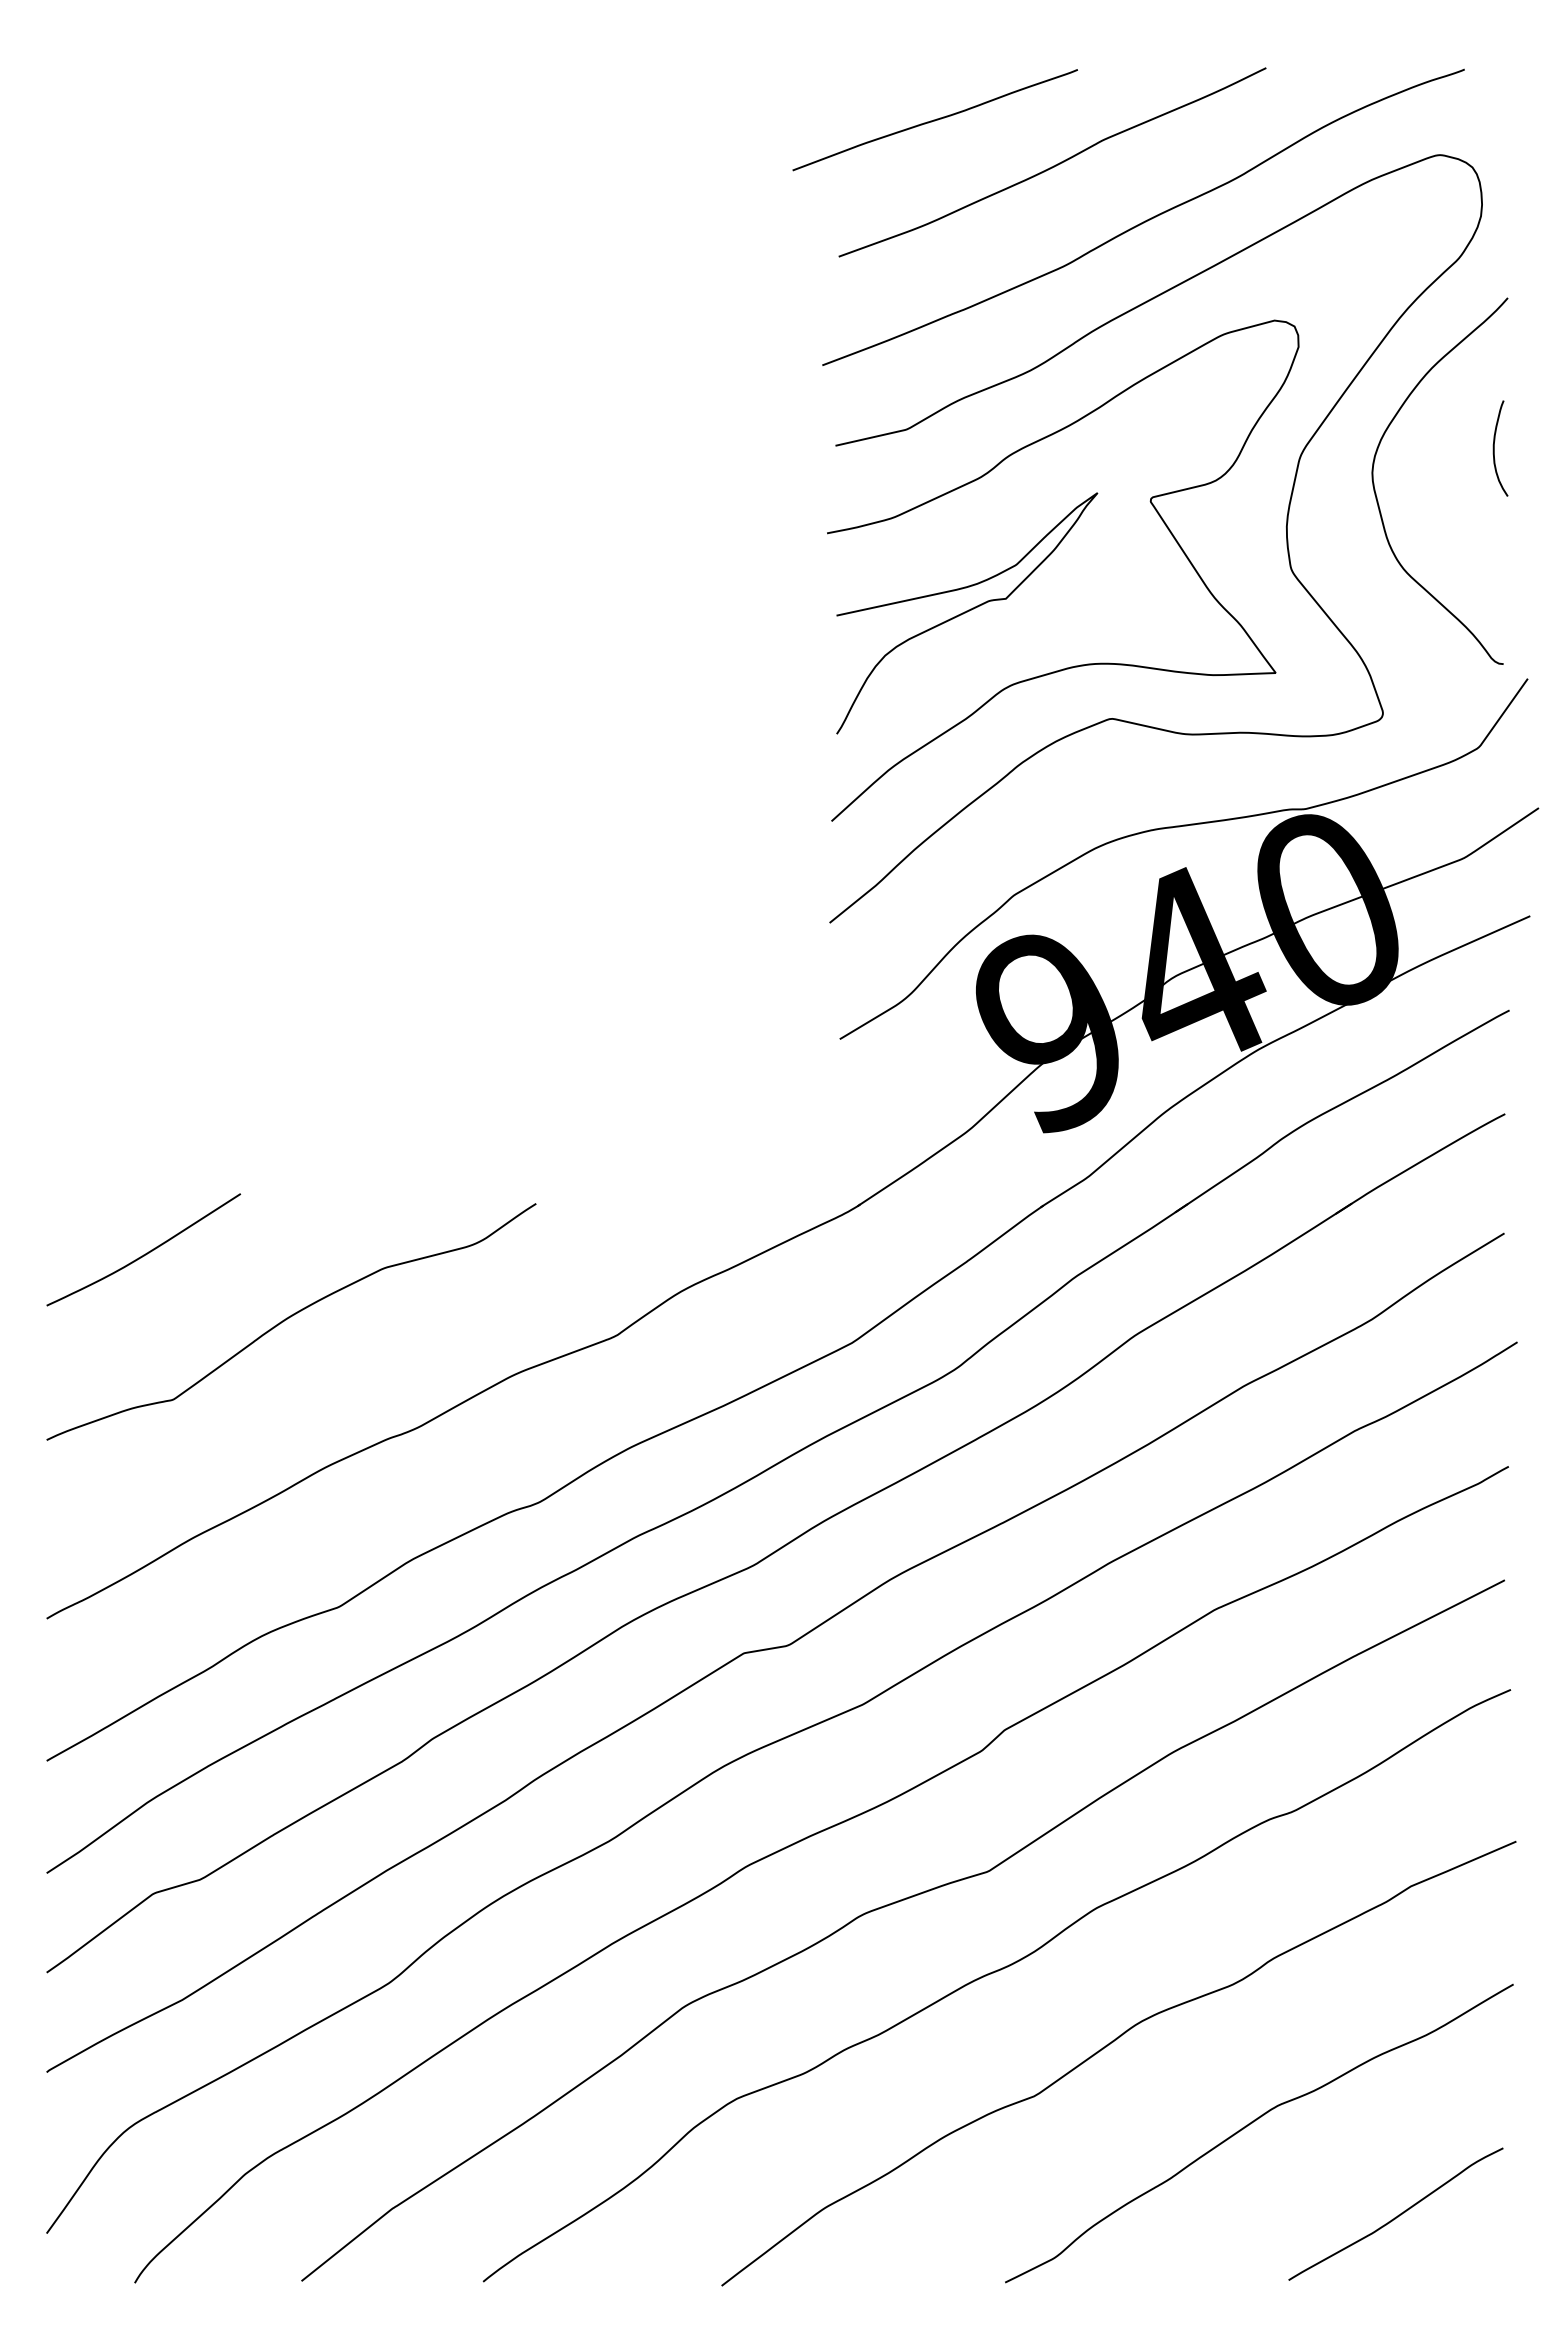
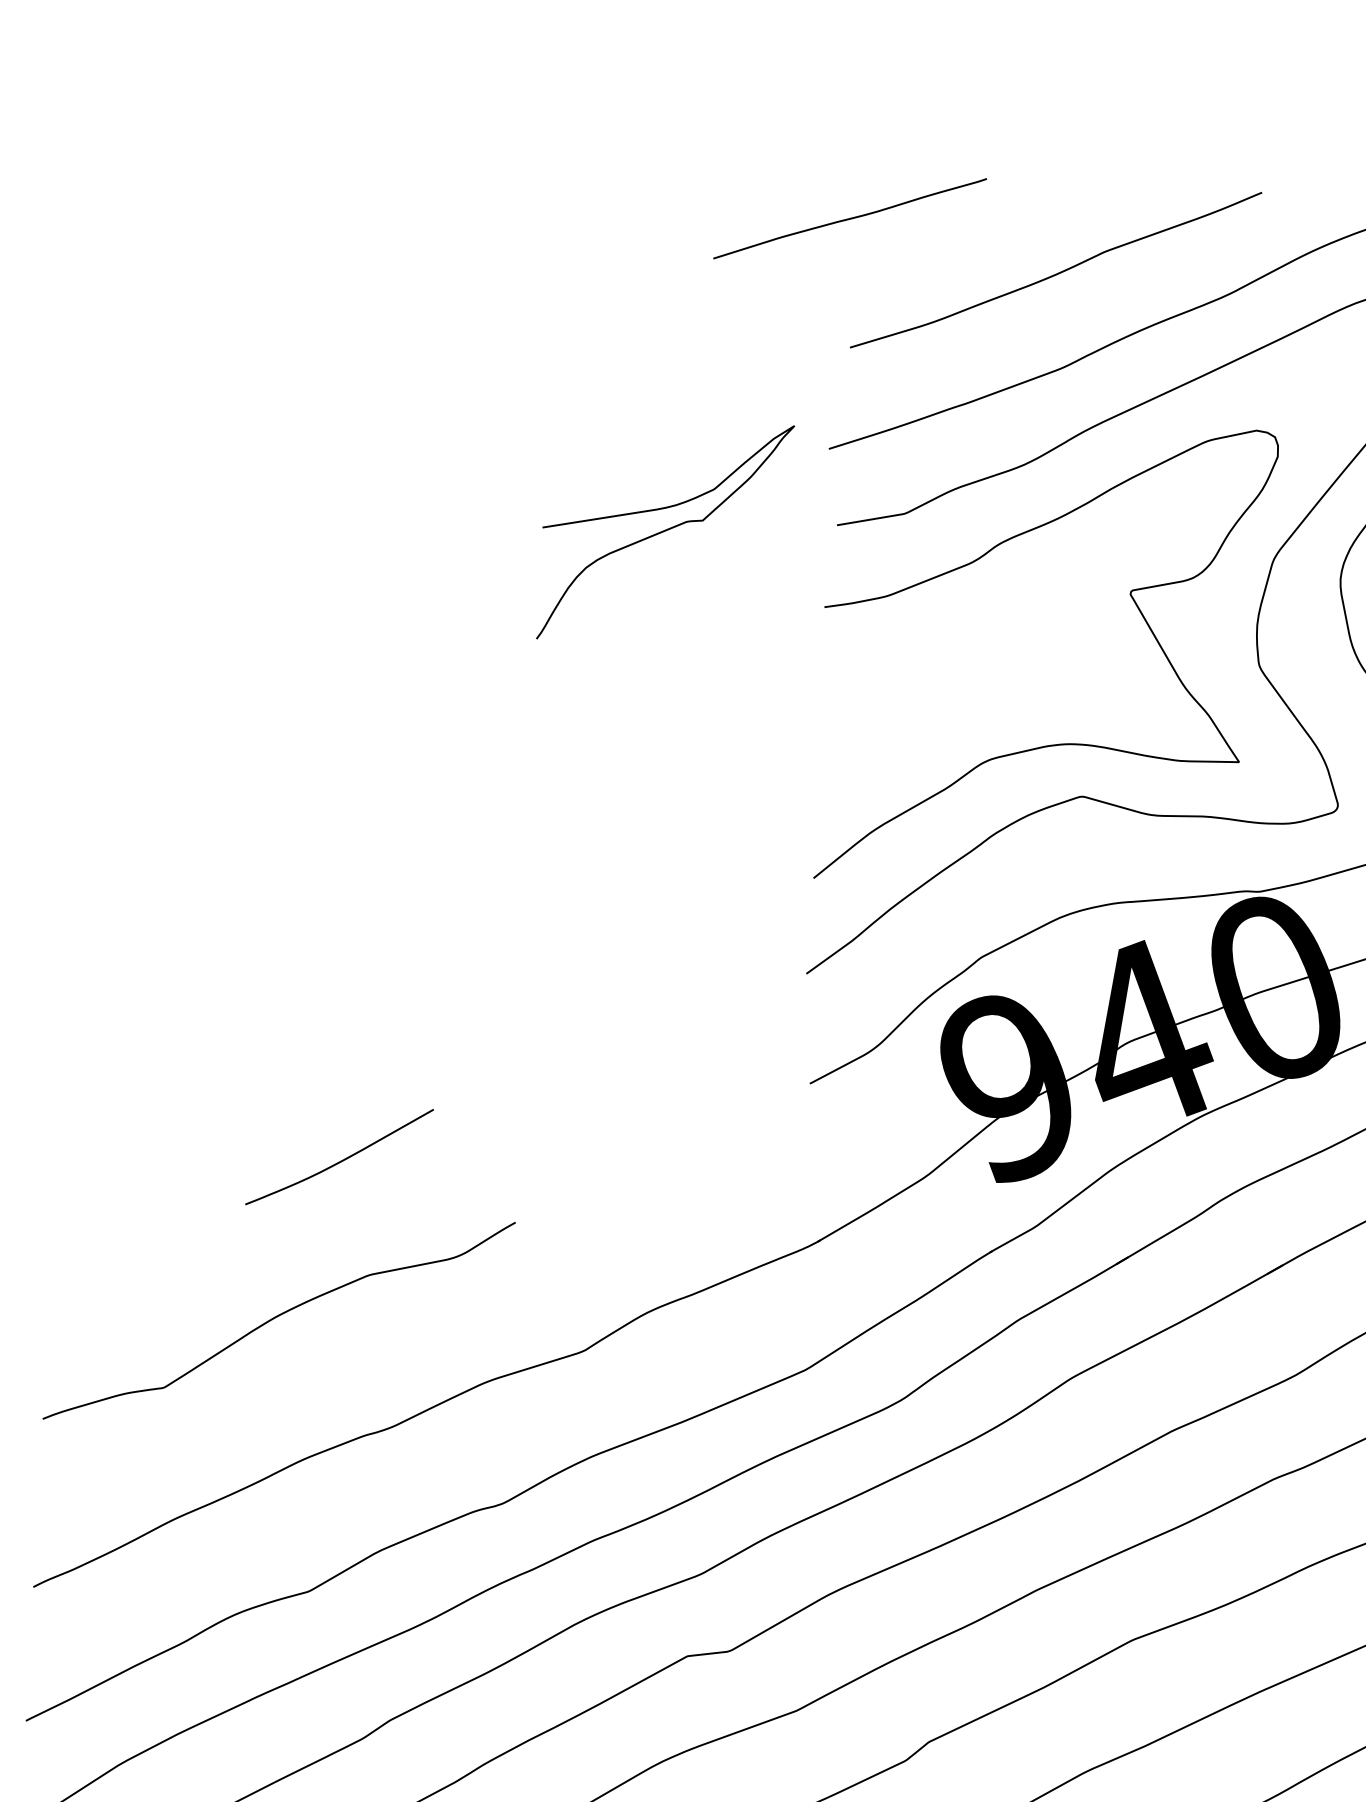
curve: (934, 120) -> (849, 219), moved
curve: (967, 612) -> (665, 531), moved
curve: (146, 1252) -> (342, 1159), moved

